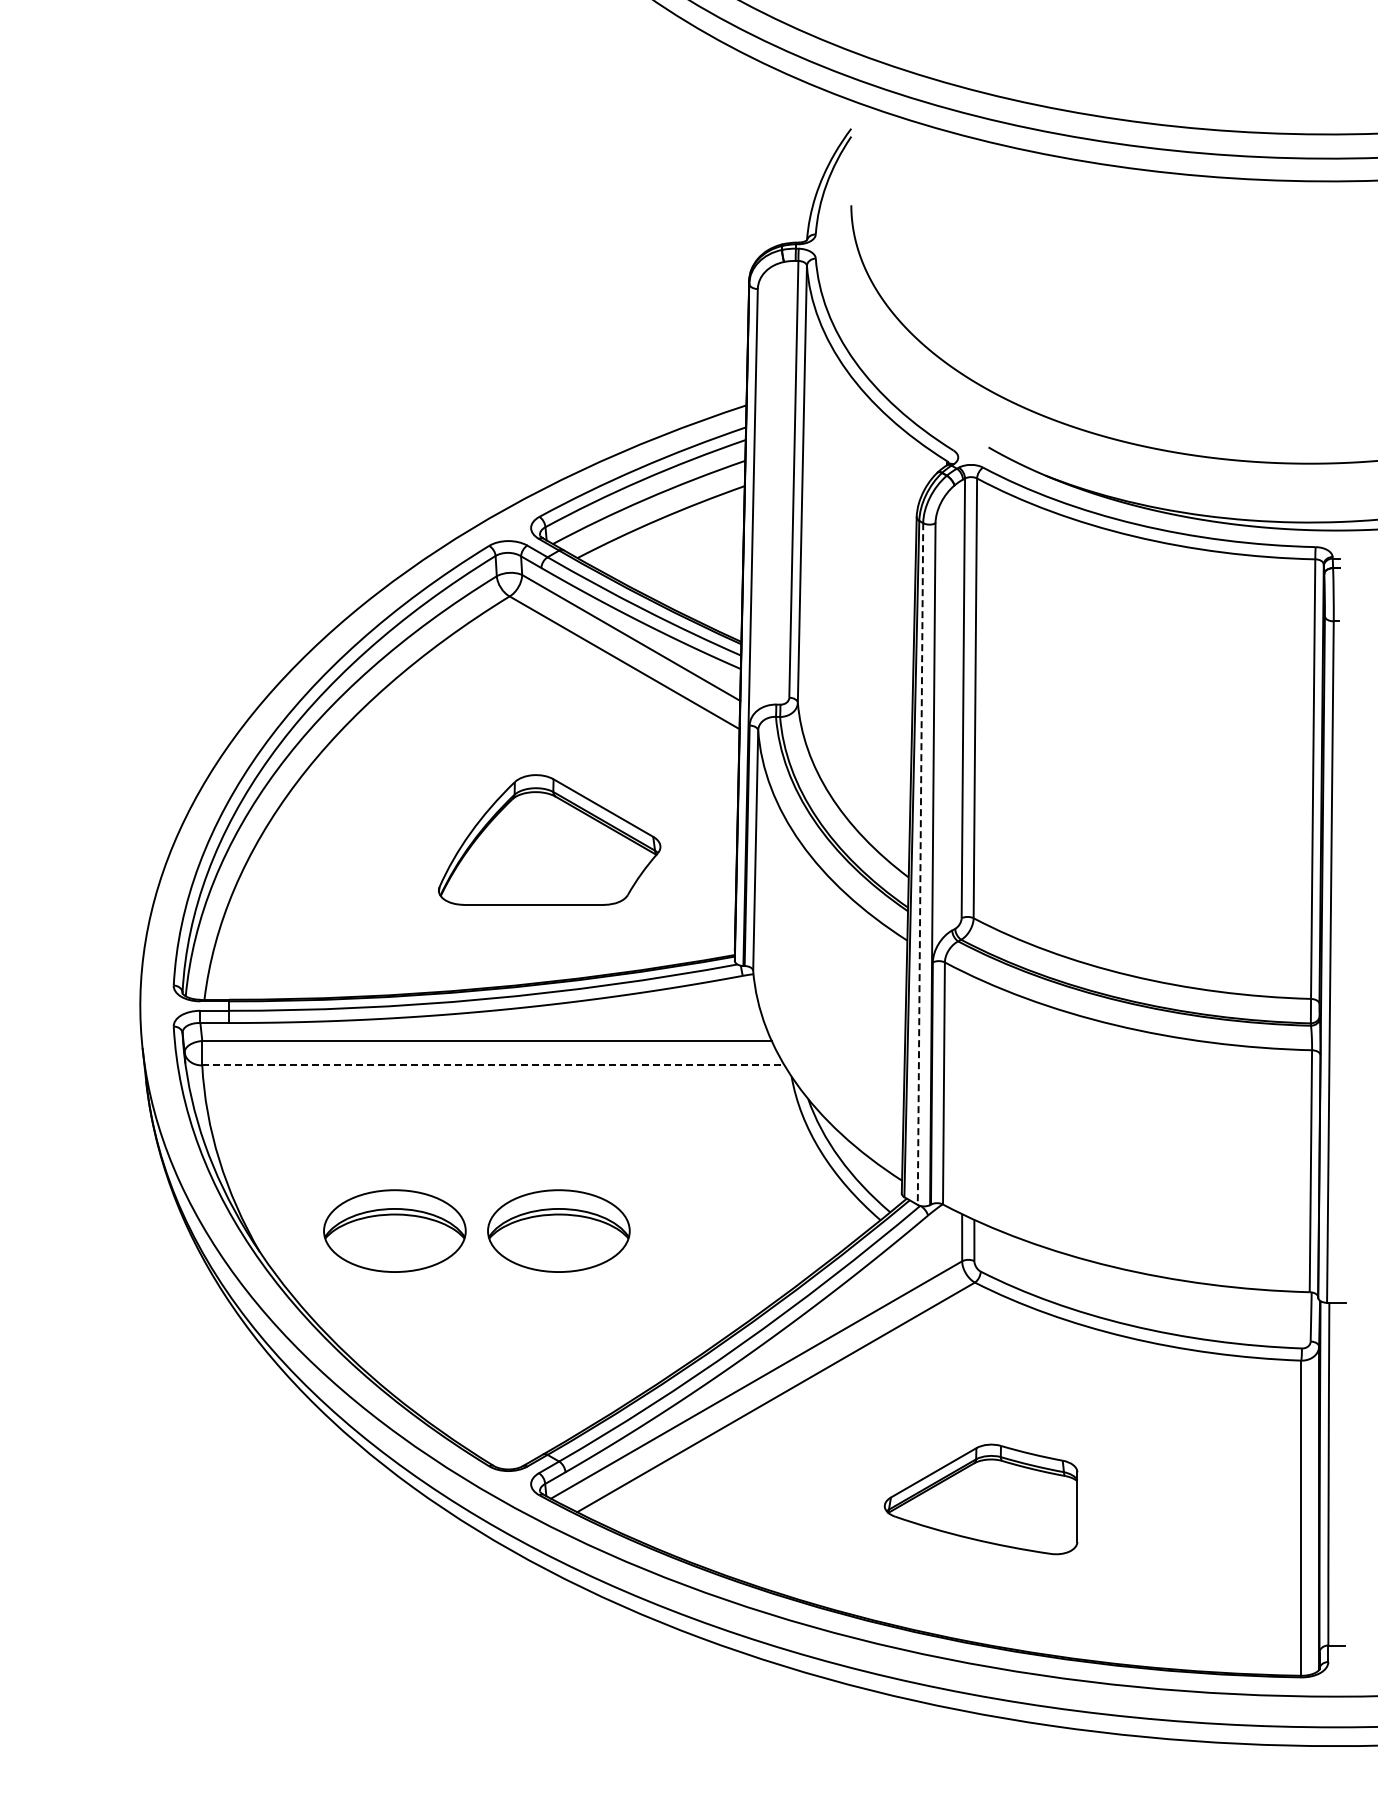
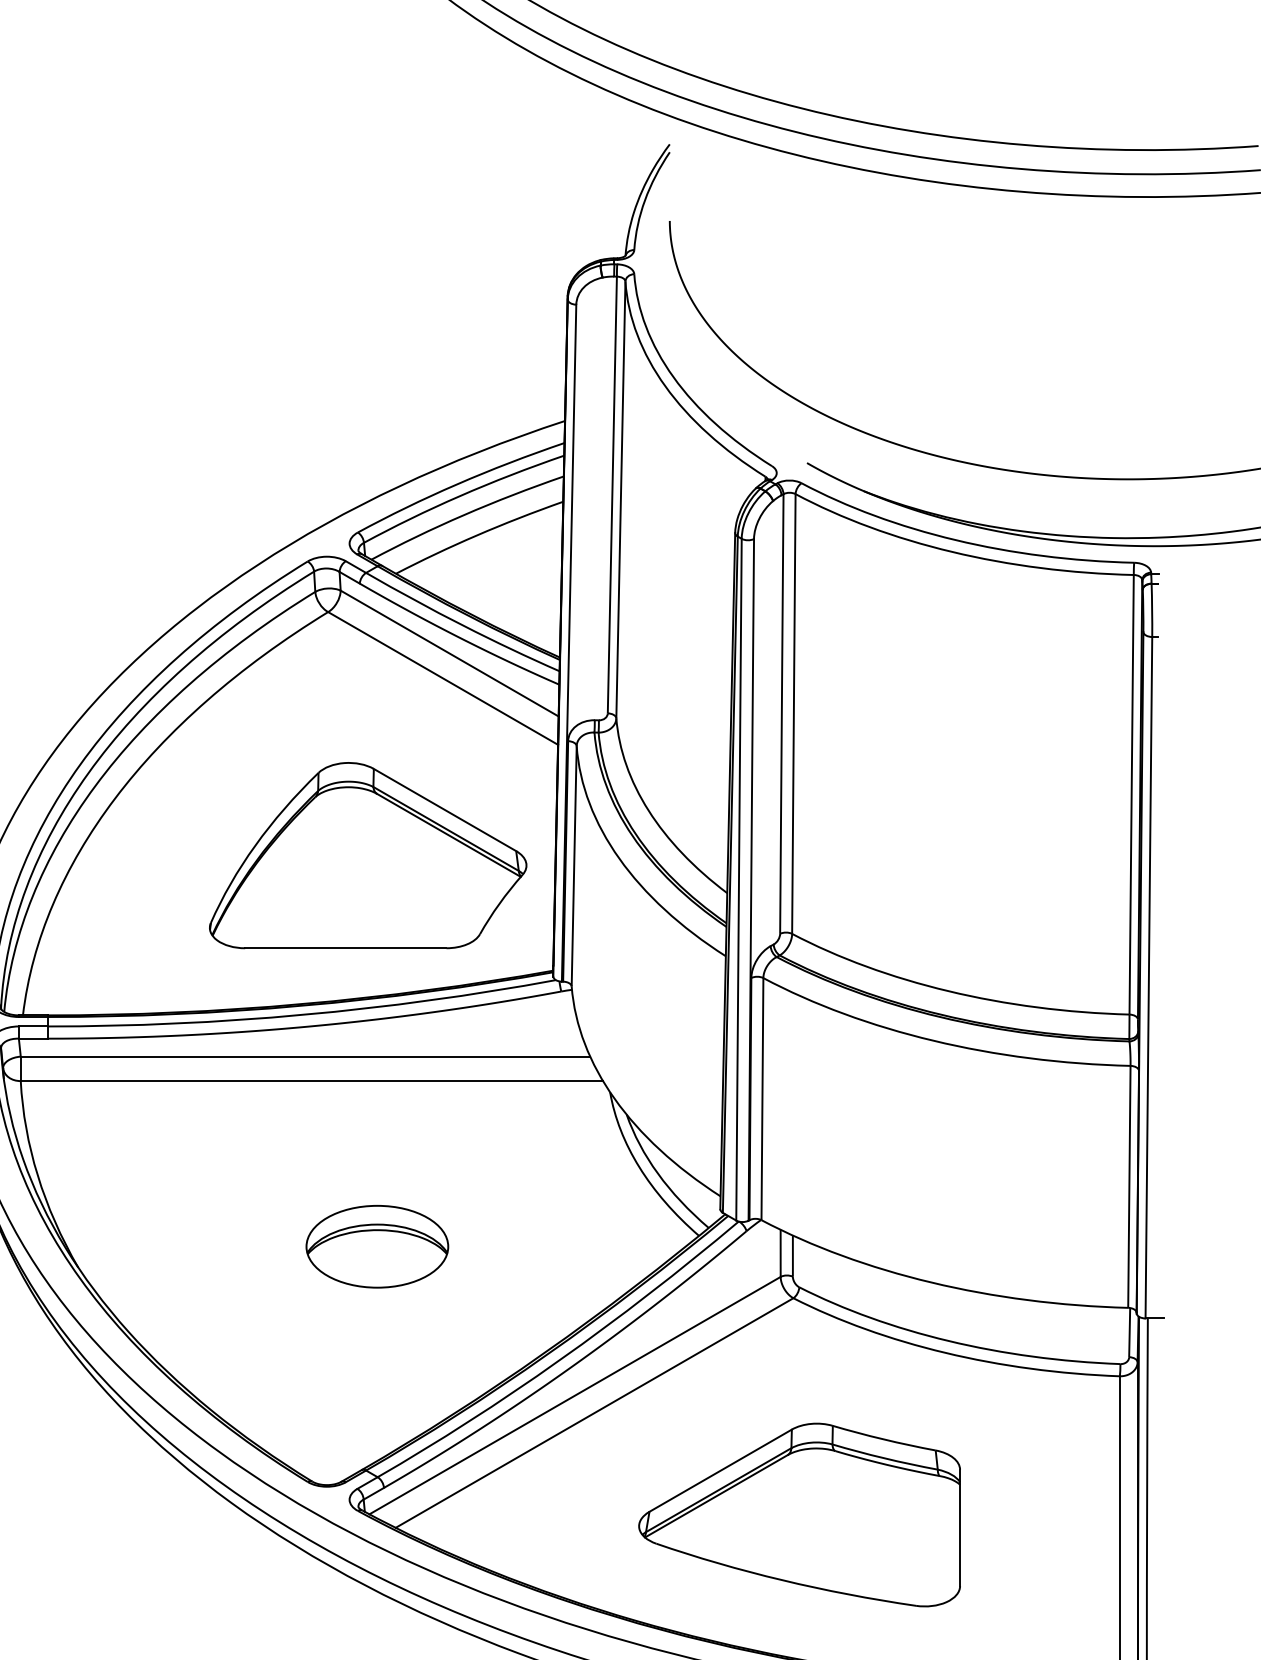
part: (549, 839) -> (367, 855), size x1.43
line: (920, 864) -> (738, 880), dashed -> solid
line: (493, 1065) -> (311, 1081), dashed -> solid
part: (394, 1230) -> (212, 1246), removed
part: (980, 1499) -> (798, 1515), size x1.67

